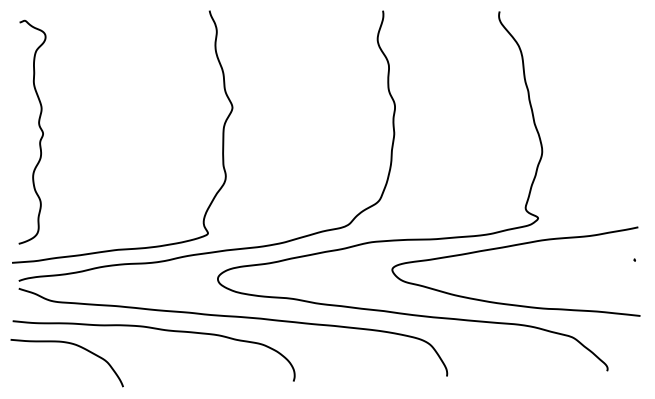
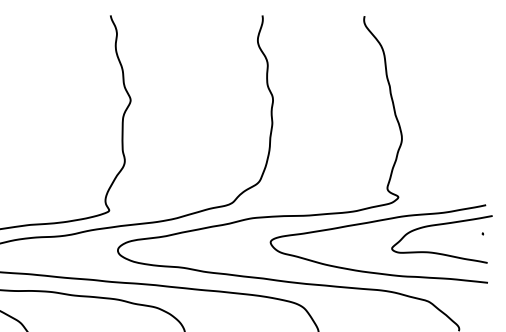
curve: (584, 281) -> (438, 252), added

